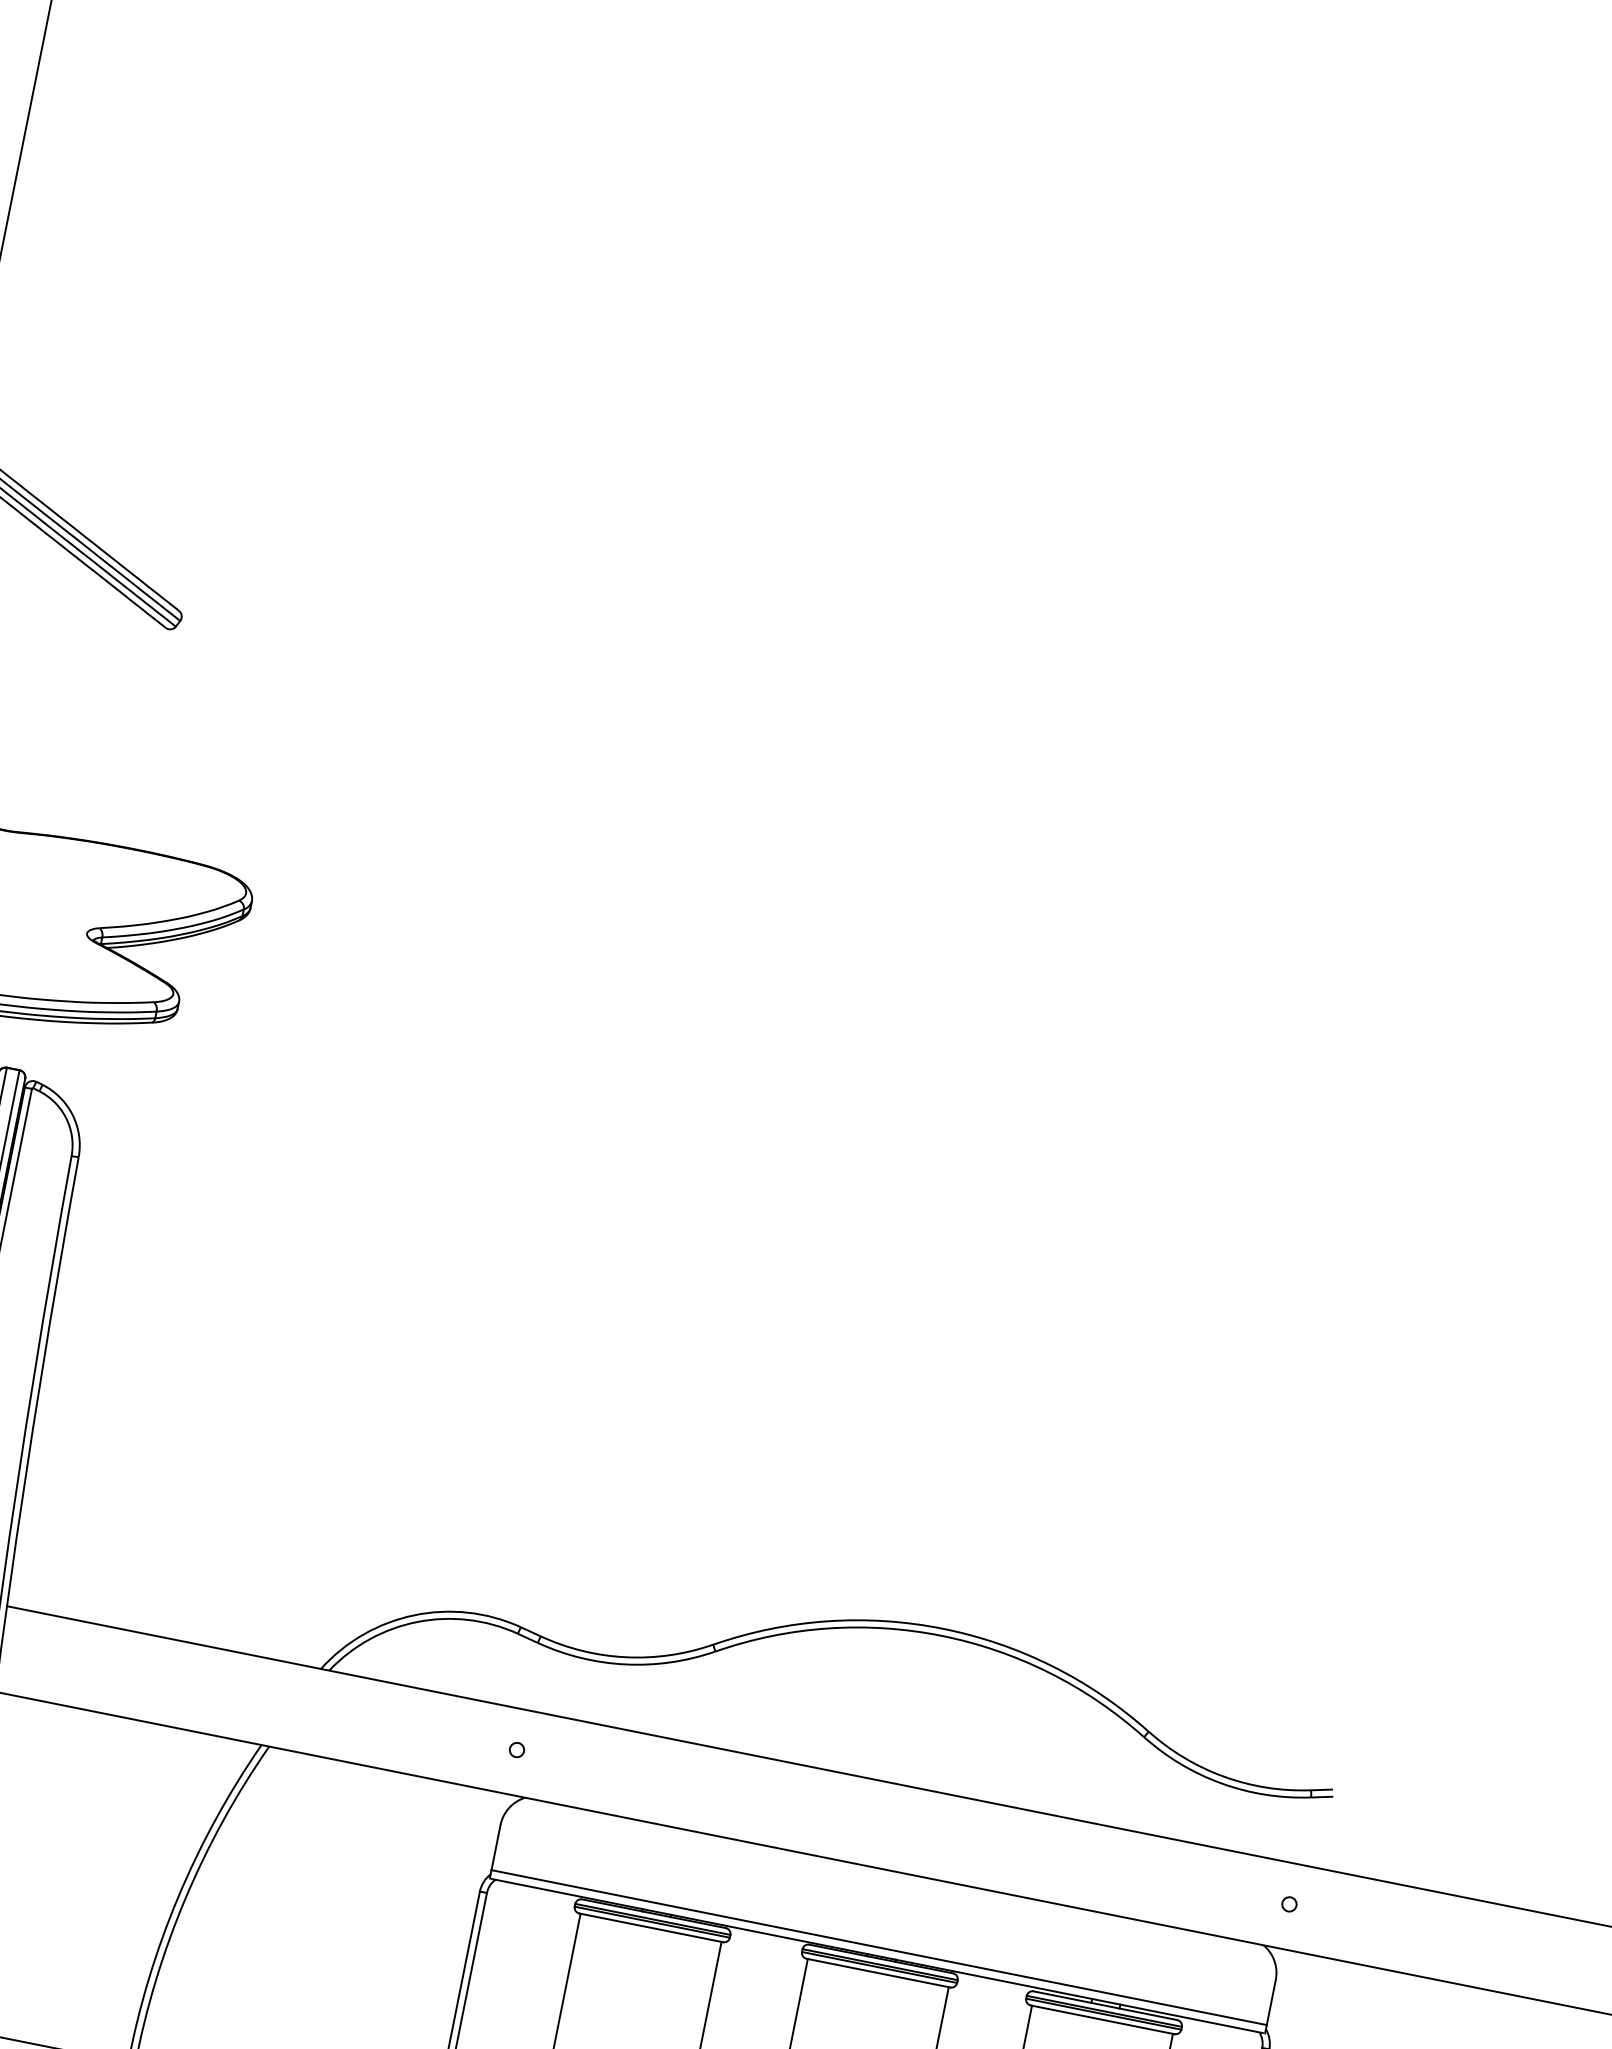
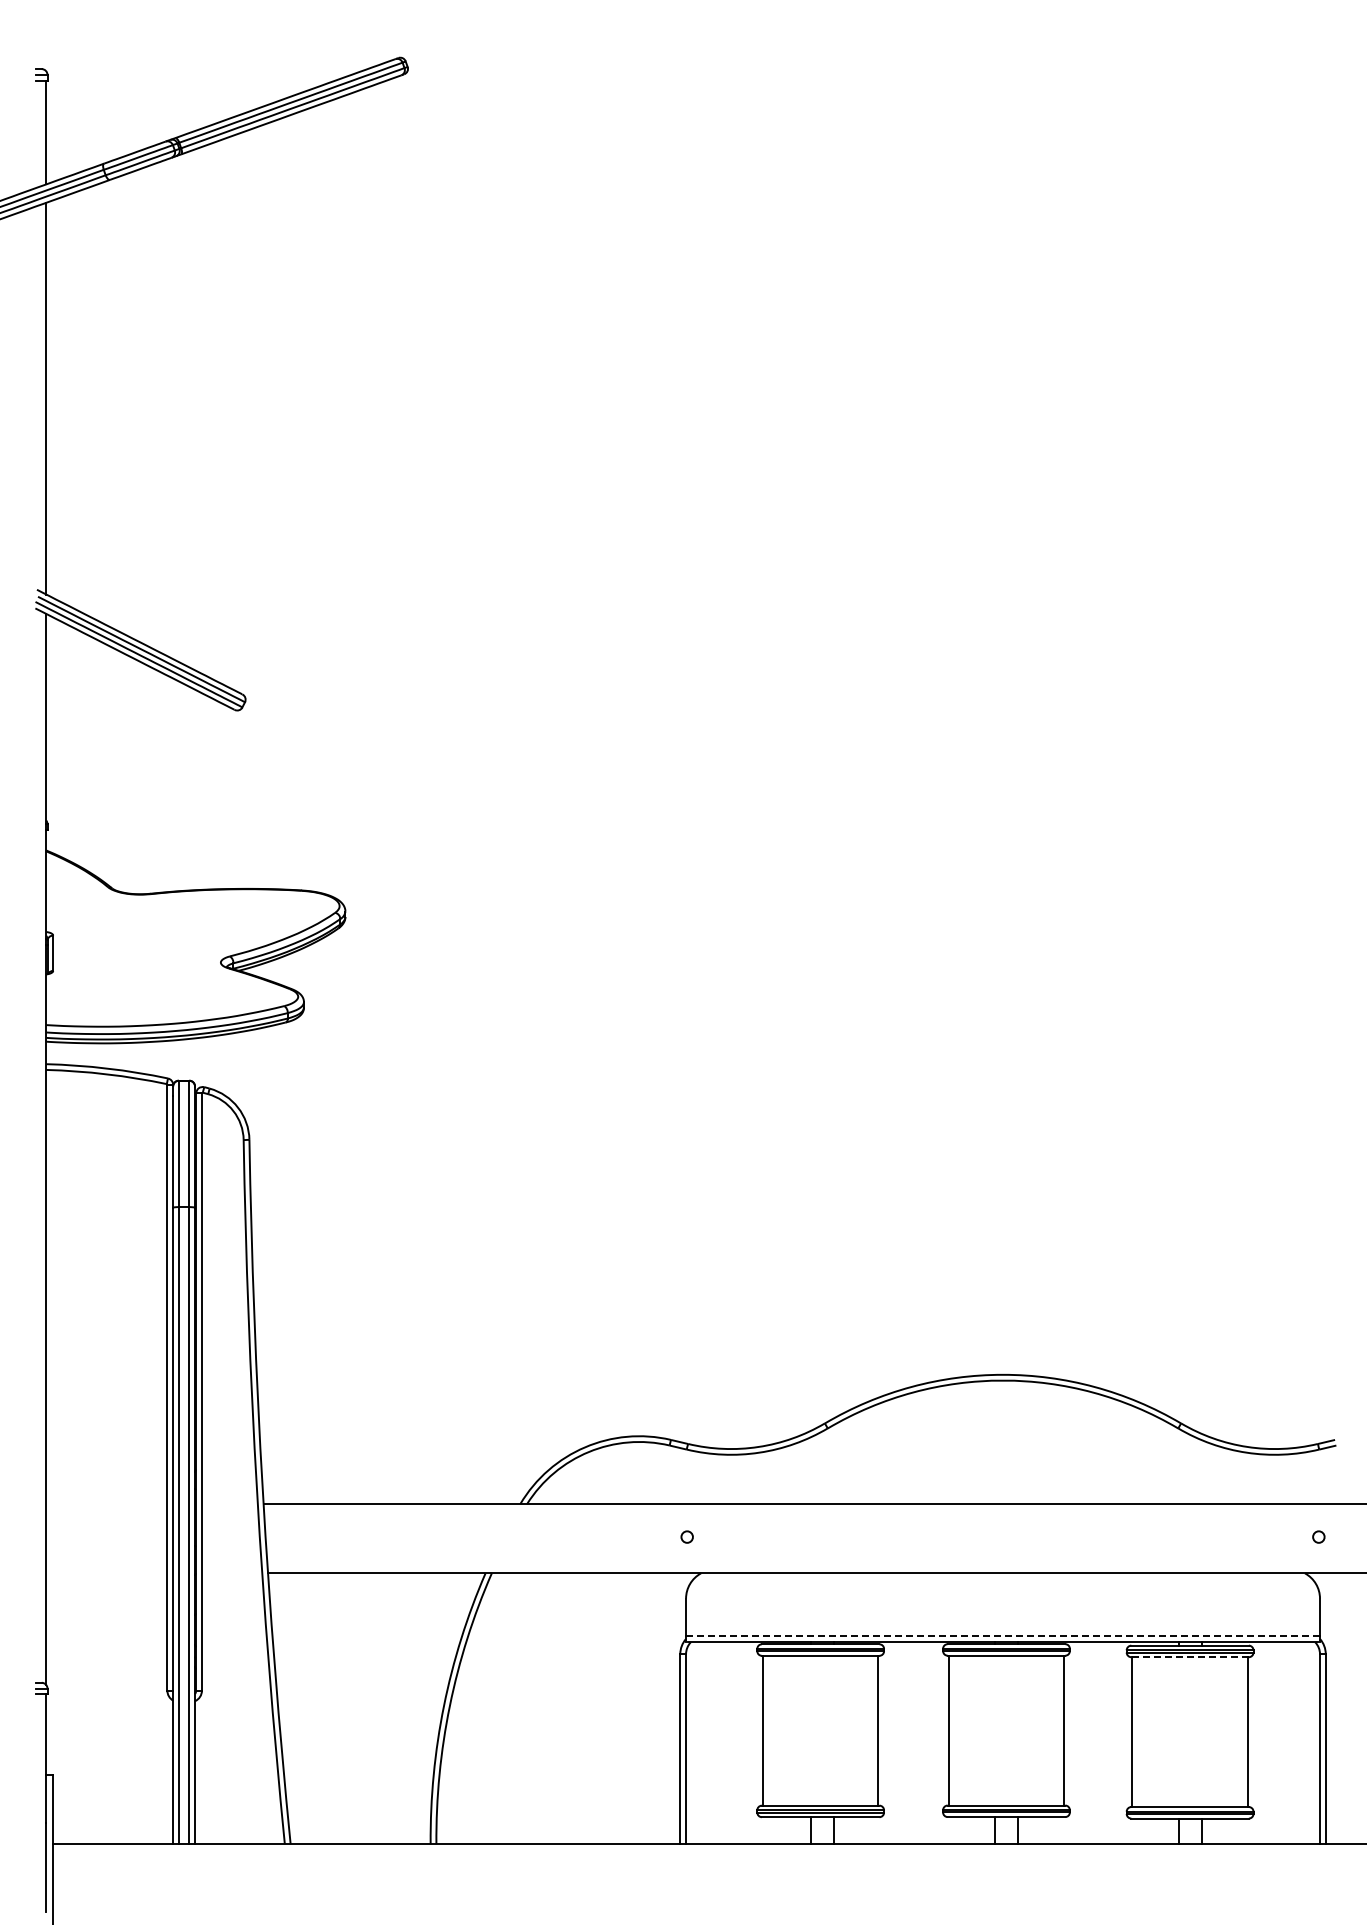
line: (879, 1947) -> (1003, 1635), solid -> dashed
line: (1103, 2020) -> (1190, 1657), solid -> dashed

